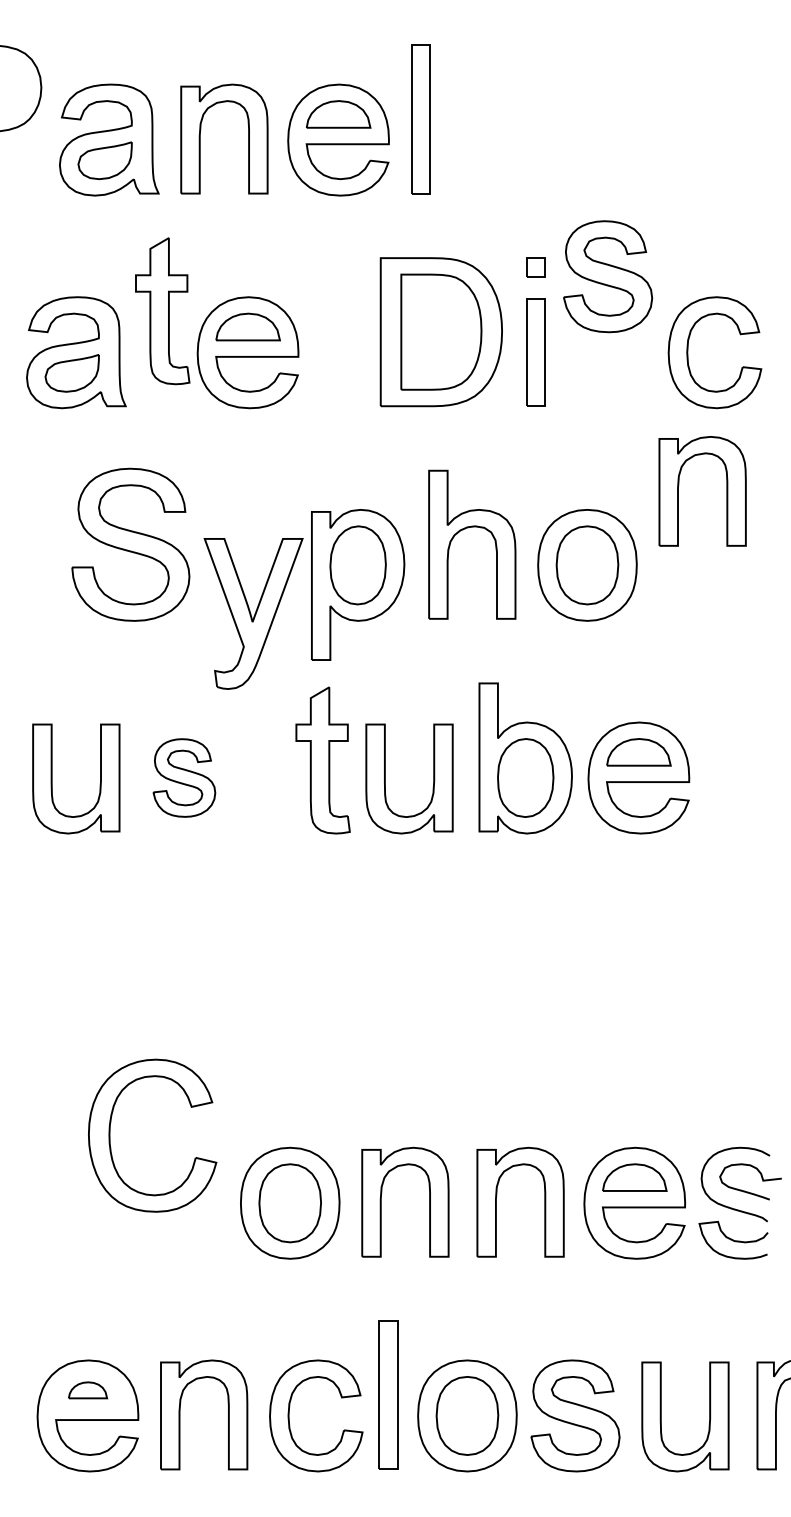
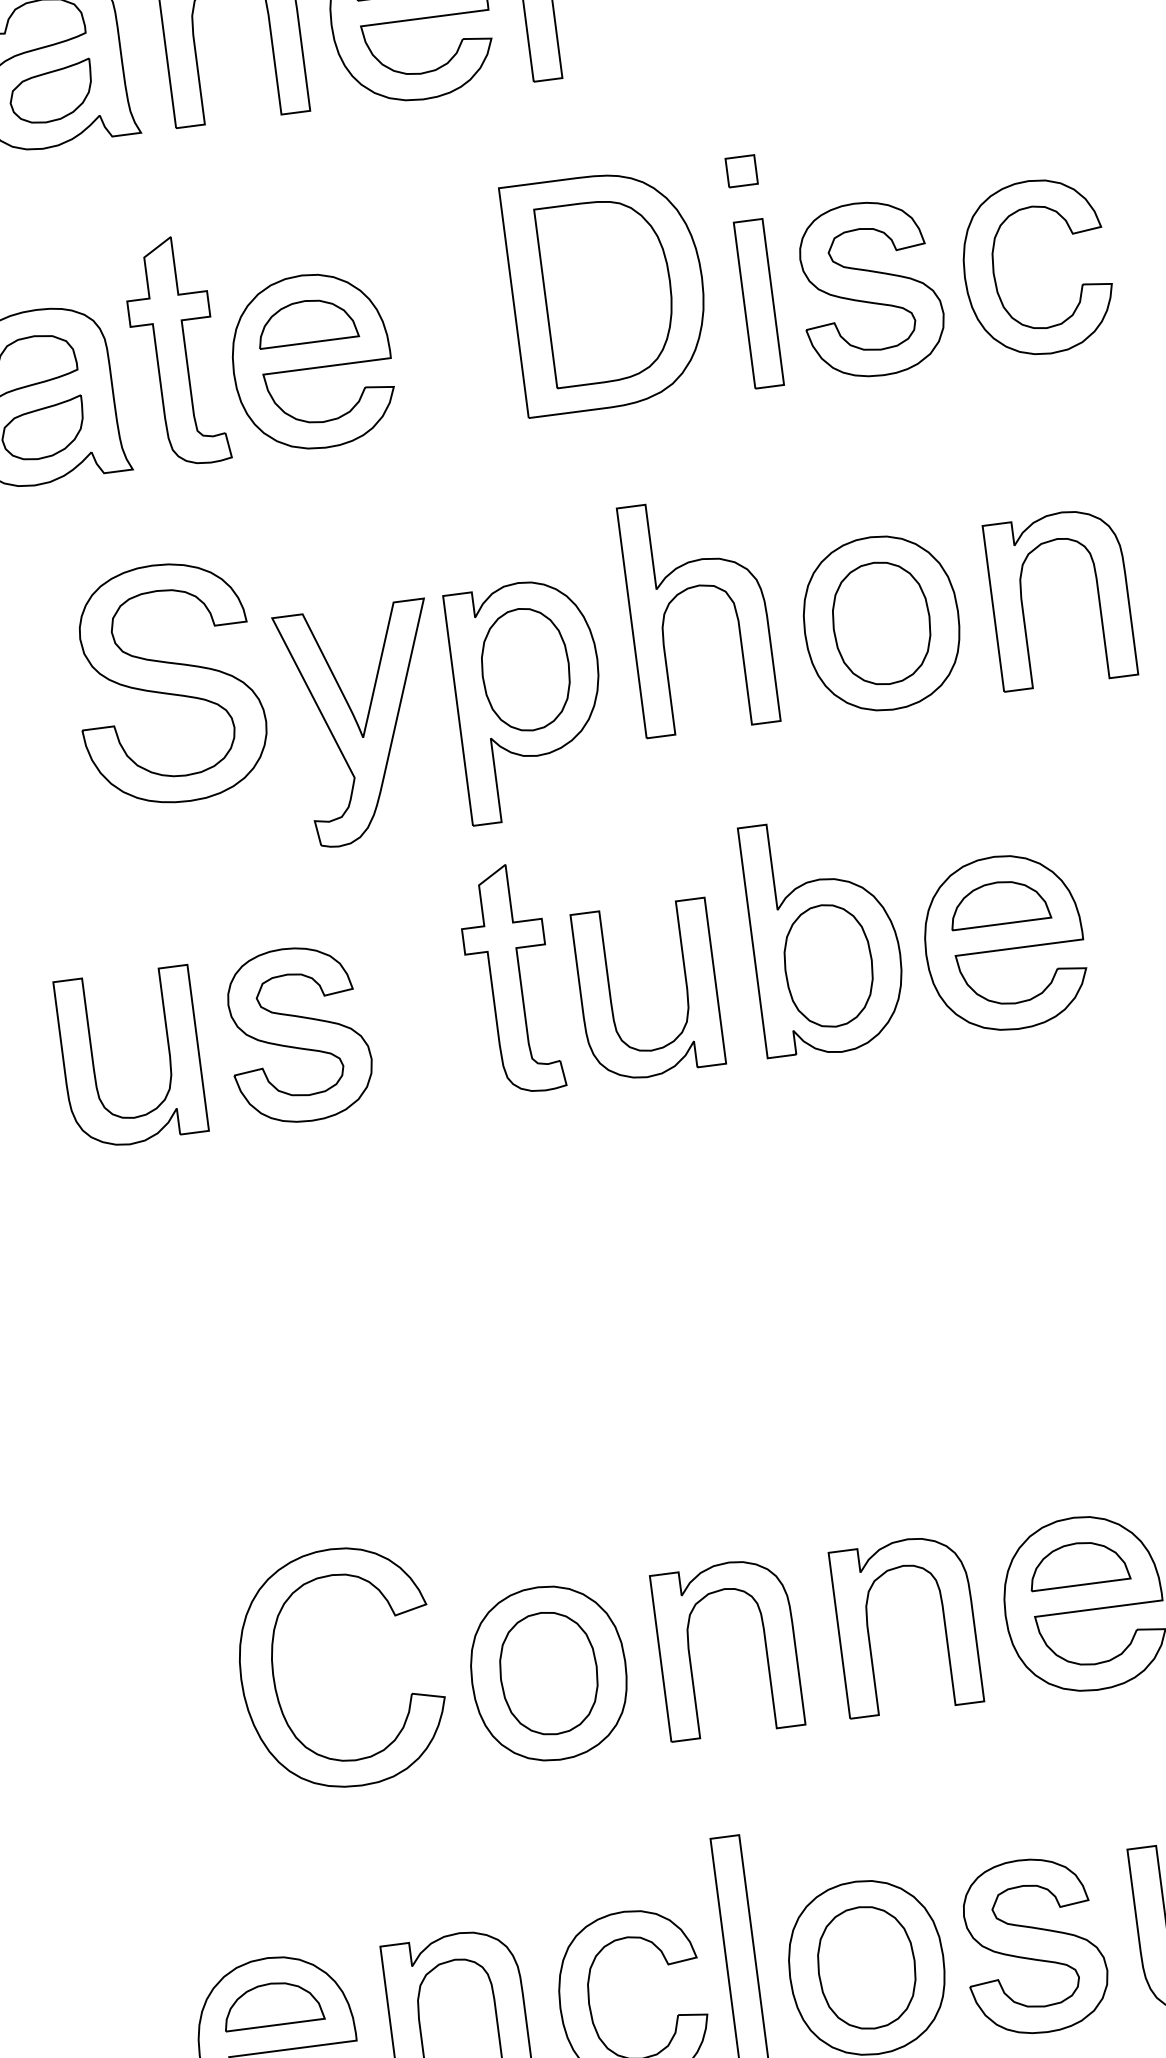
part: (608, 276) -> (871, 288), moved
part: (162, 311) -> (175, 352), moved
part: (679, 485) -> (1023, 594), moved
part: (253, 613) -> (362, 724), moved
part: (184, 777) -> (298, 1033), size x1.43
part: (110, 1135) -> (275, 1676), moved
part: (87, 1390) -> (271, 2004), size x1.67

